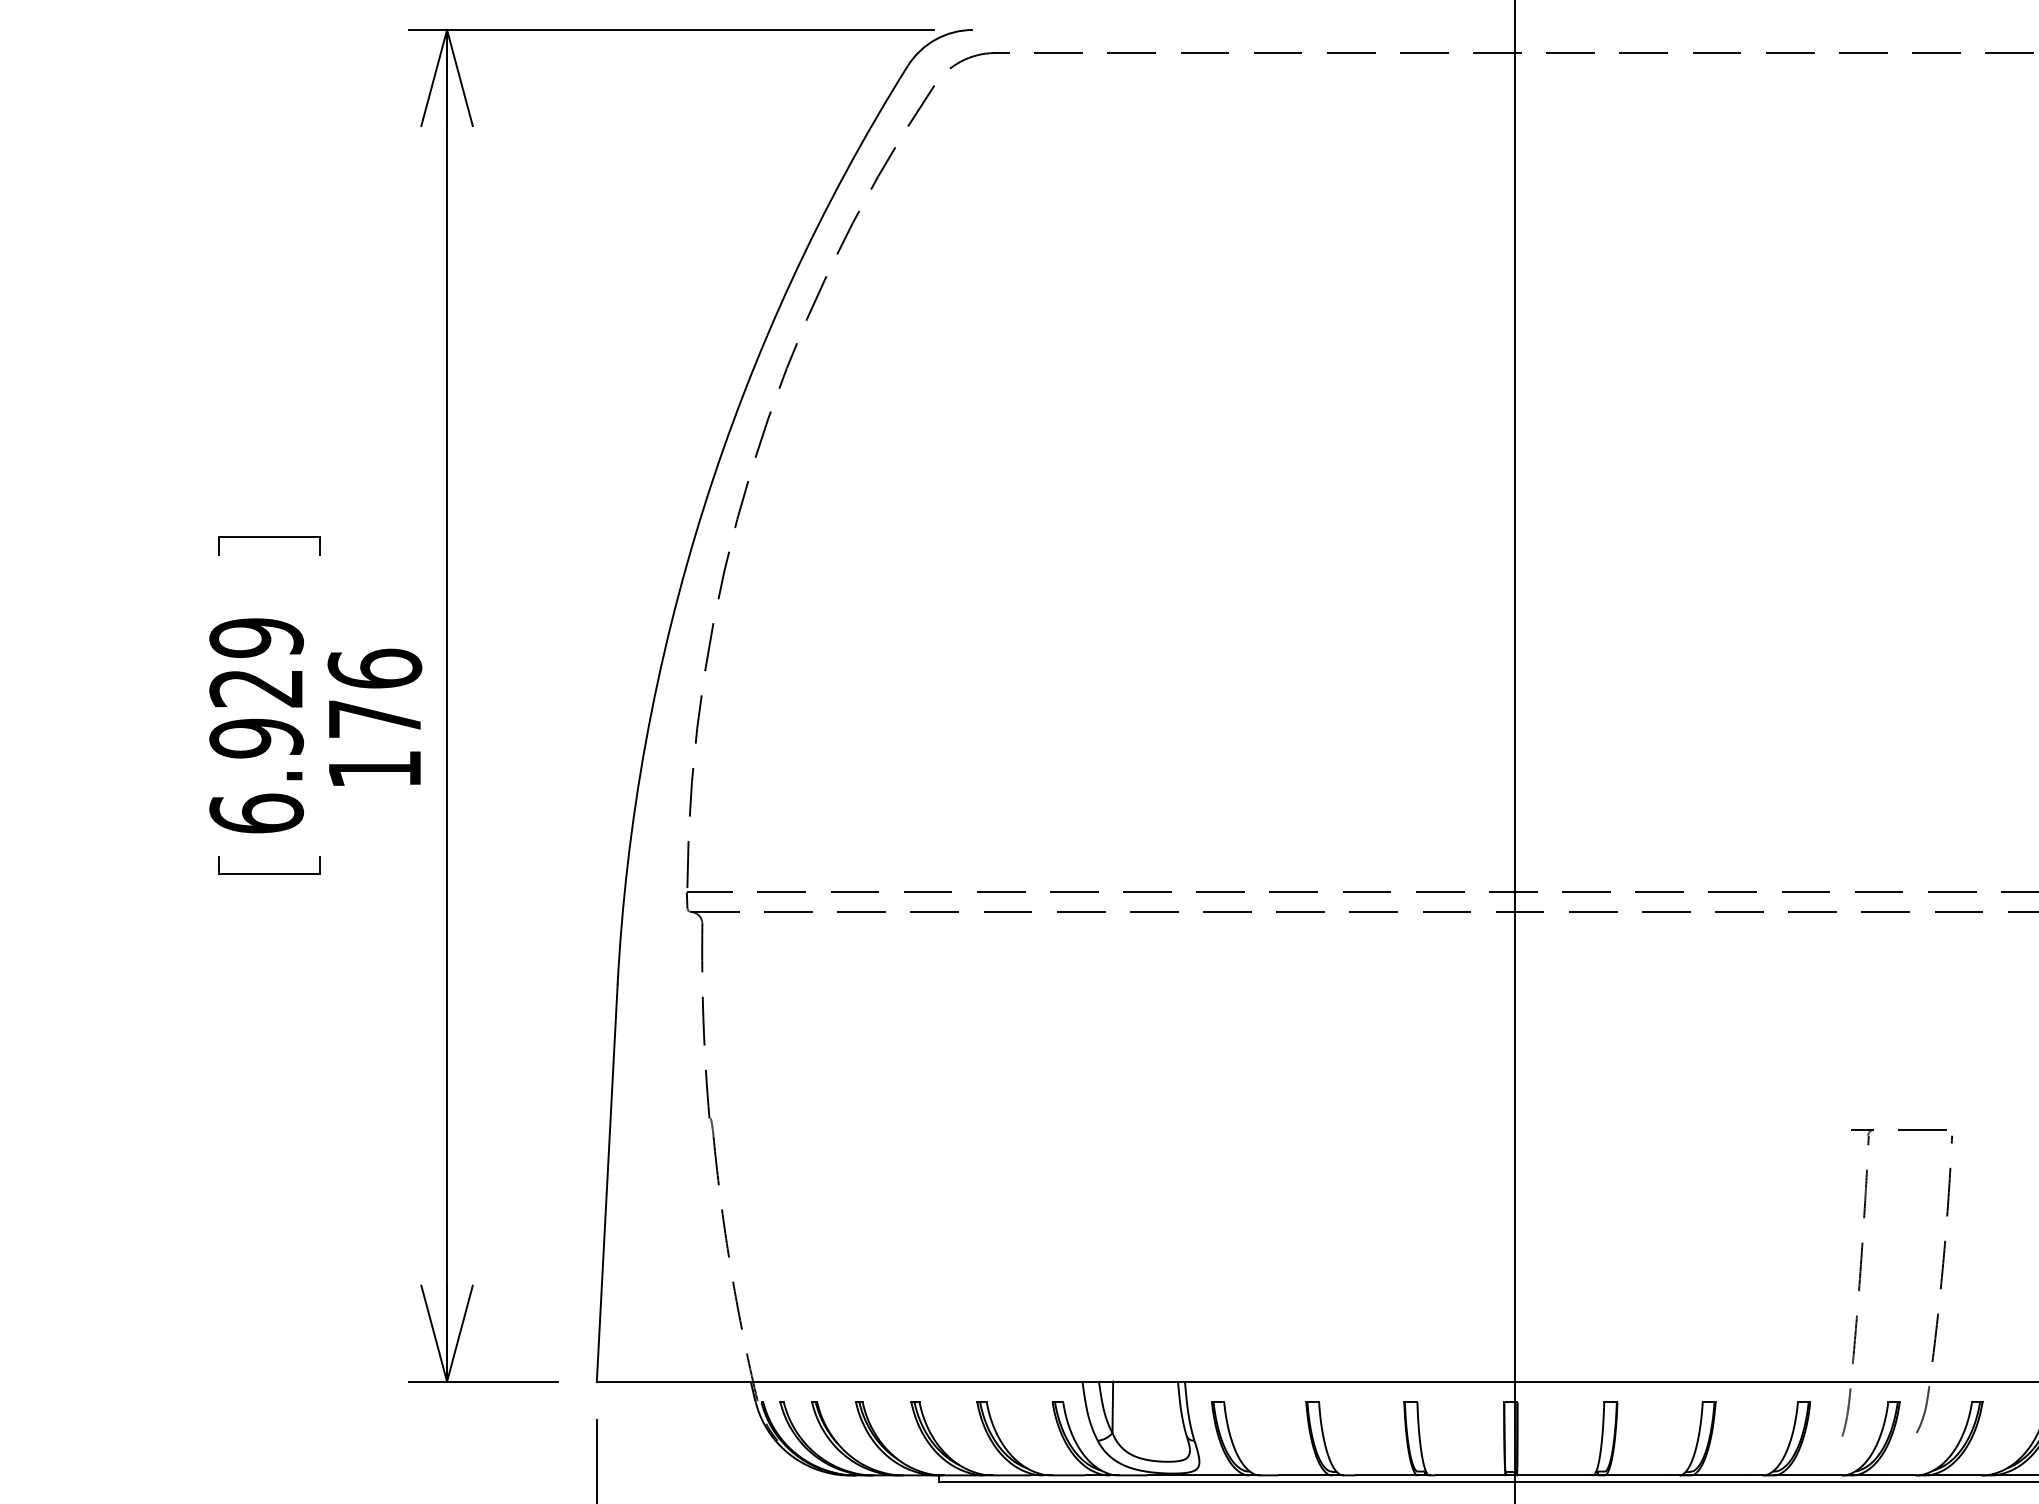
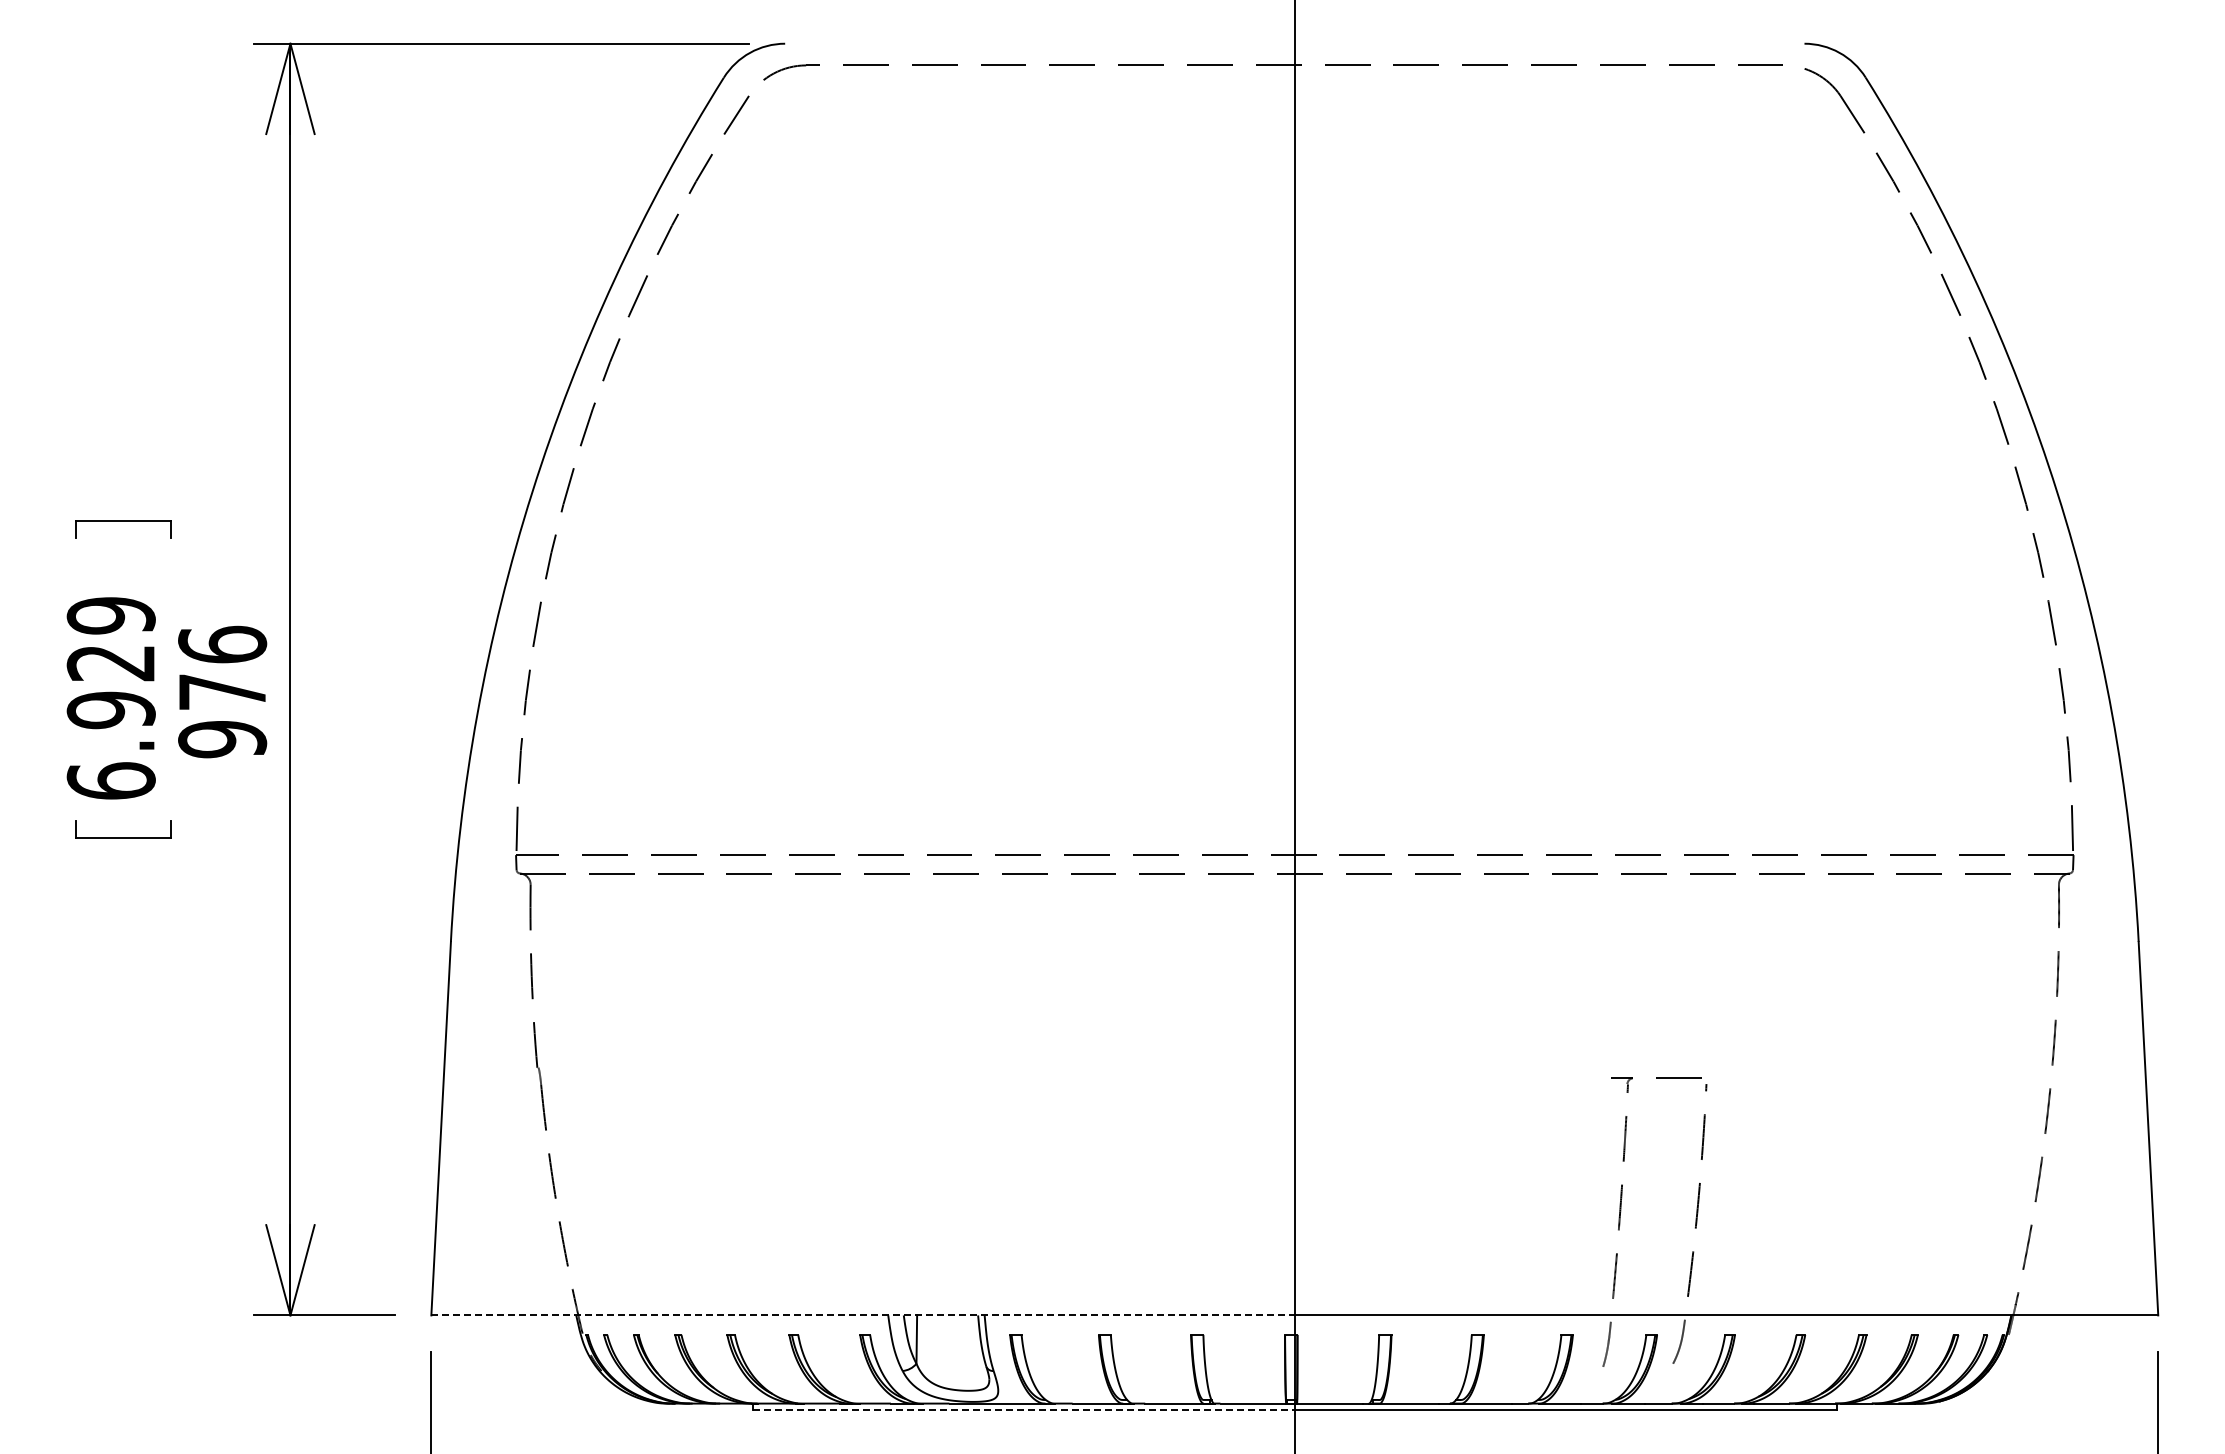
text: (374, 769) -> (222, 739), 176 -> 976
line: (1056, 1381) -> (863, 1315), solid -> dashed
line: (1226, 1482) -> (1023, 1410), solid -> dashed

